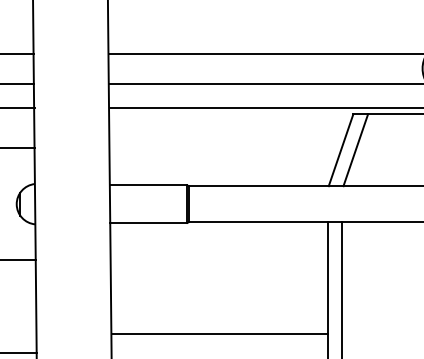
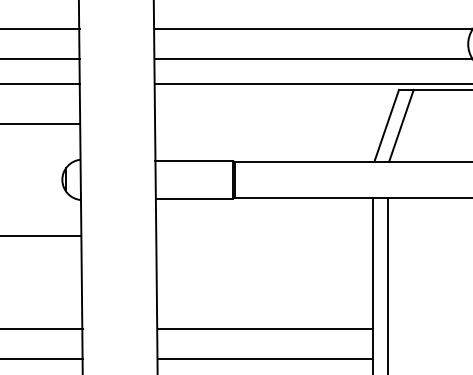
line: (219, 334) -> (265, 329), moved

